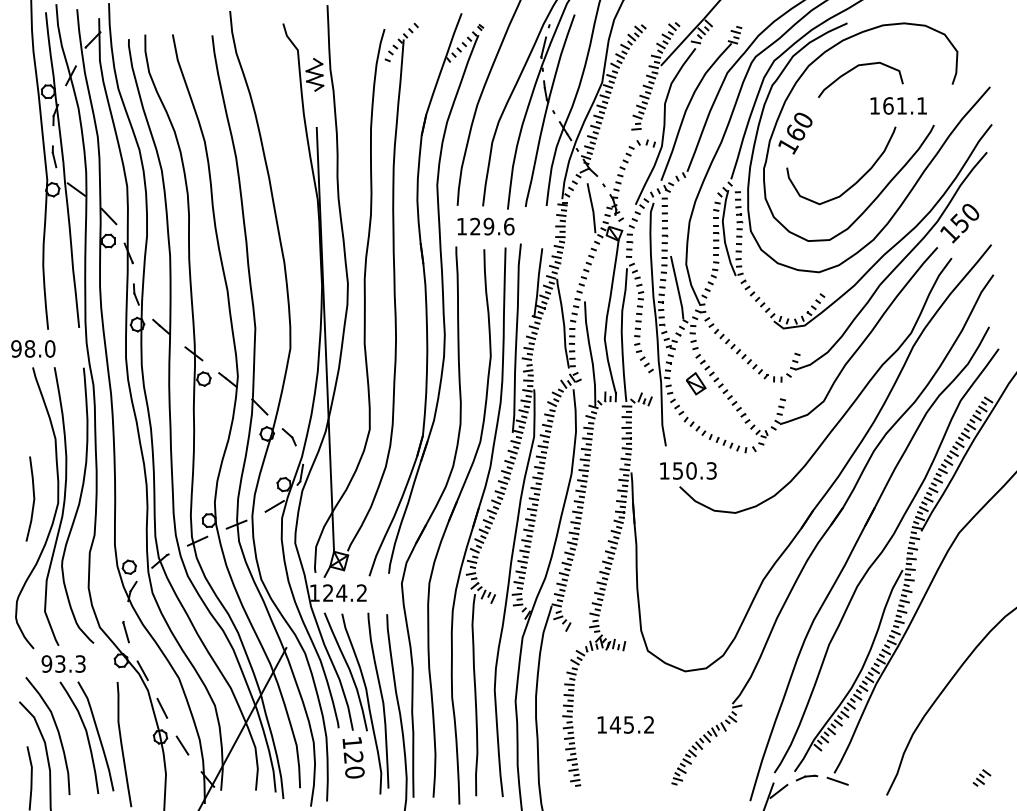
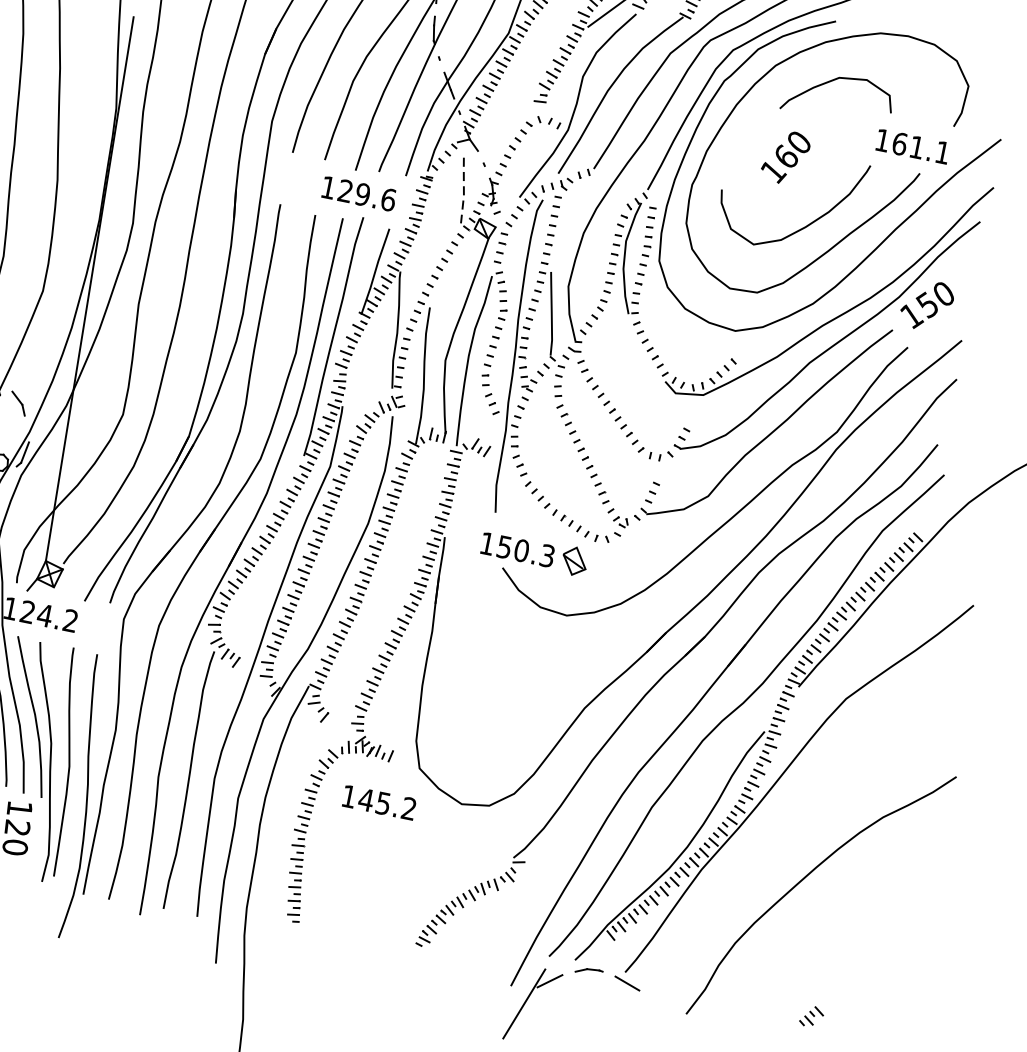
text: (898, 105) -> (912, 146), moved
text: (795, 133) -> (785, 157), moved
line: (592, 208) -> (463, 191), solid -> dashed
text: (485, 226) -> (358, 193), moved
part: (696, 383) -> (575, 561), moved
text: (625, 724) -> (379, 802), moved

